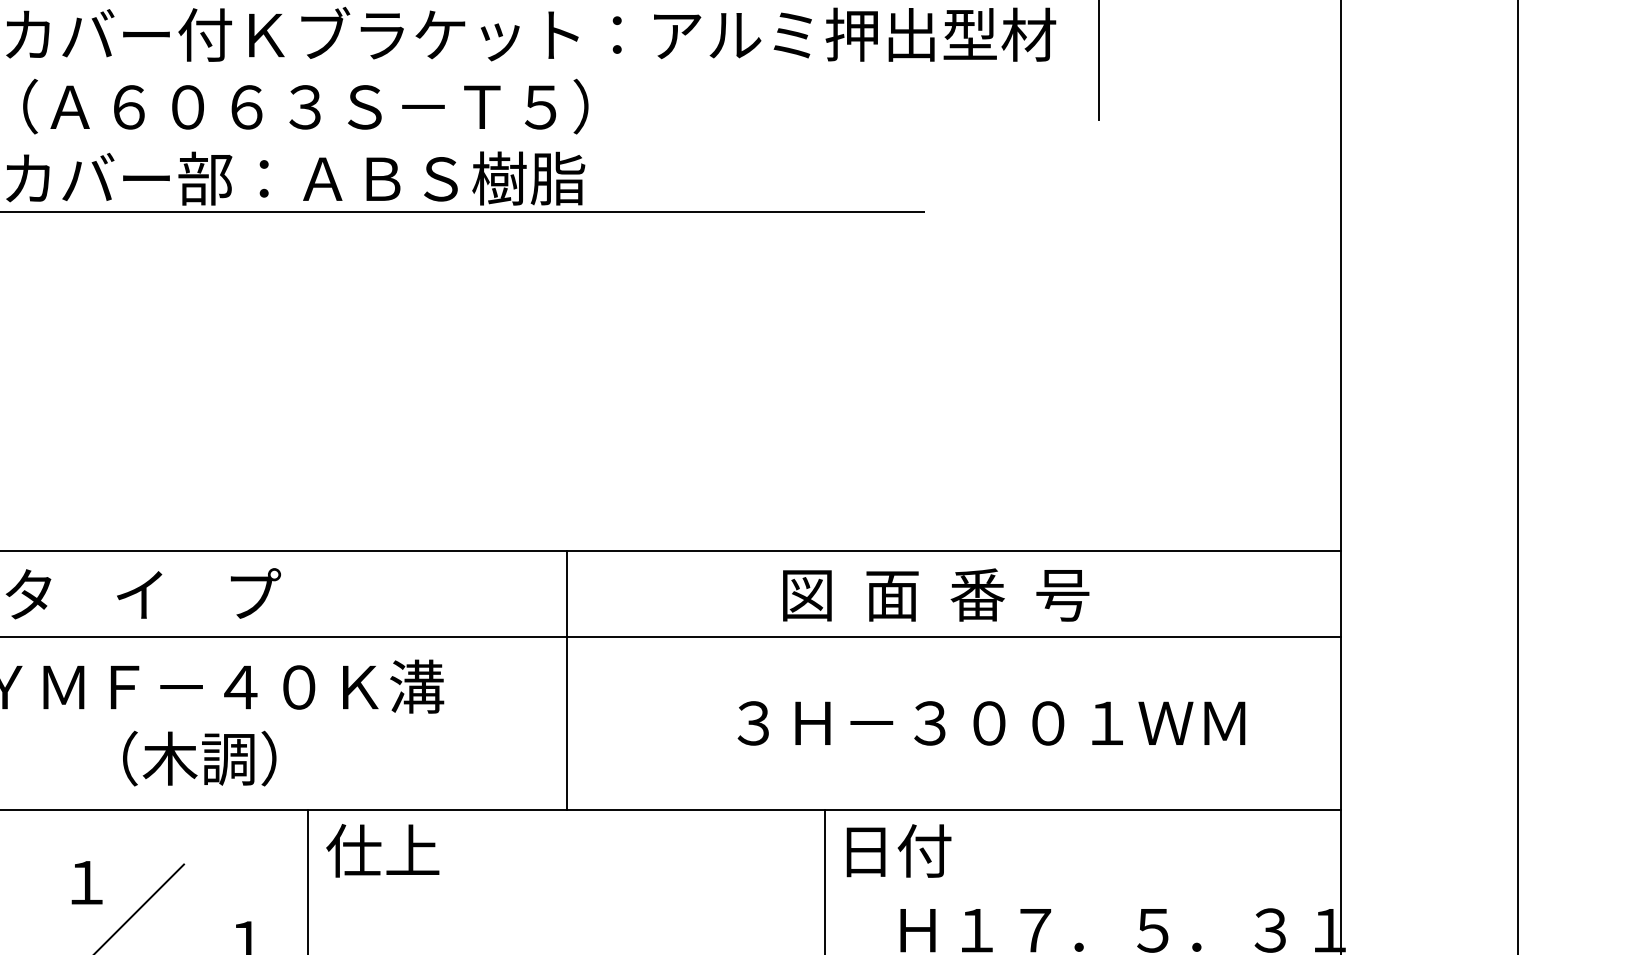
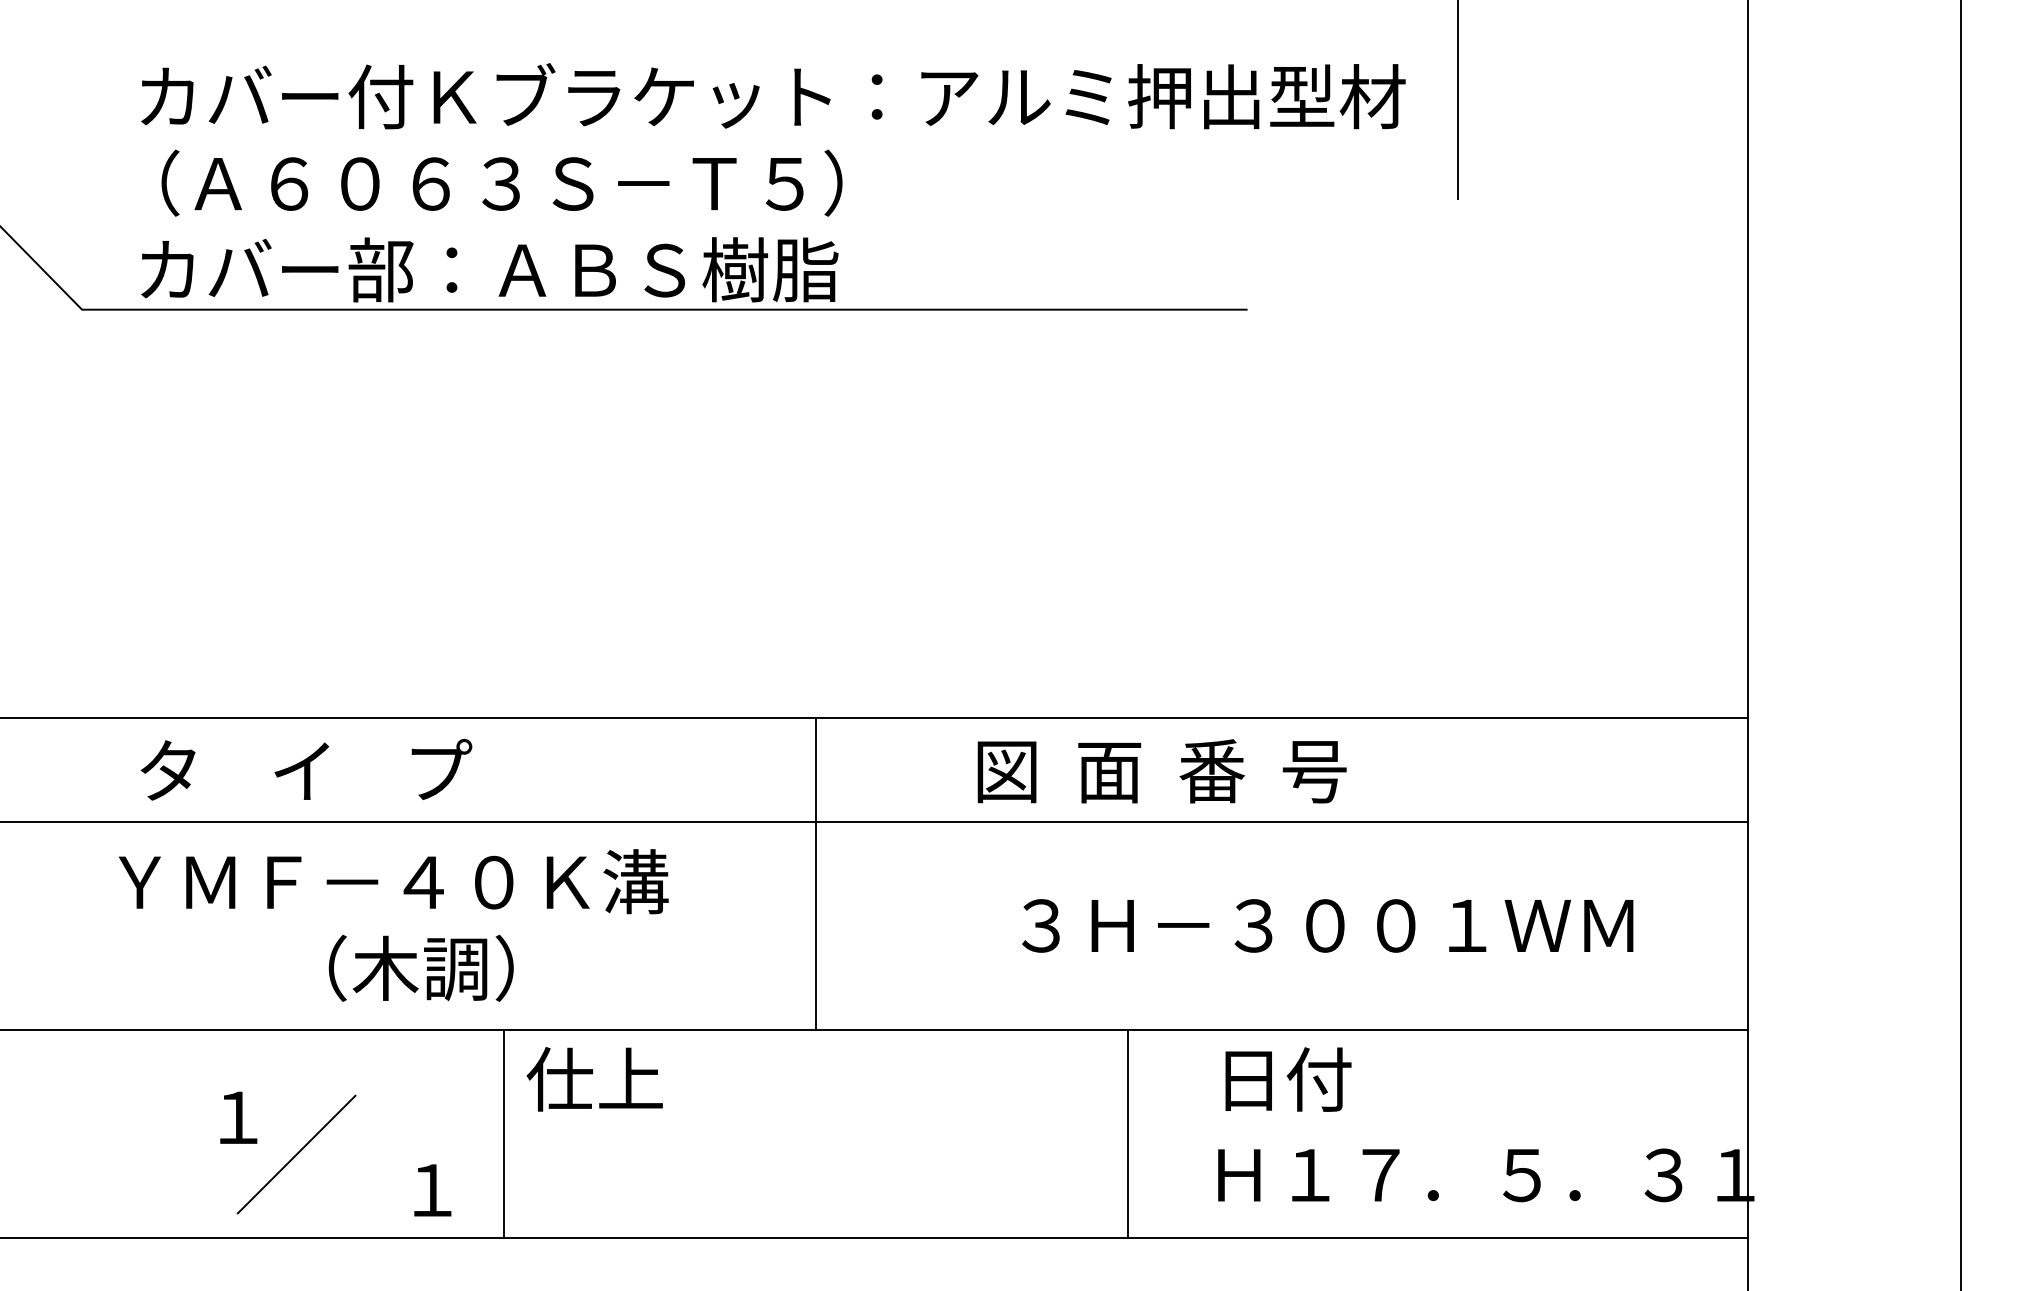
text: (935, 595) -> (1161, 771), moved
text: (199, 757) -> (420, 967), moved
text: (899, 850) -> (1288, 1079), moved

